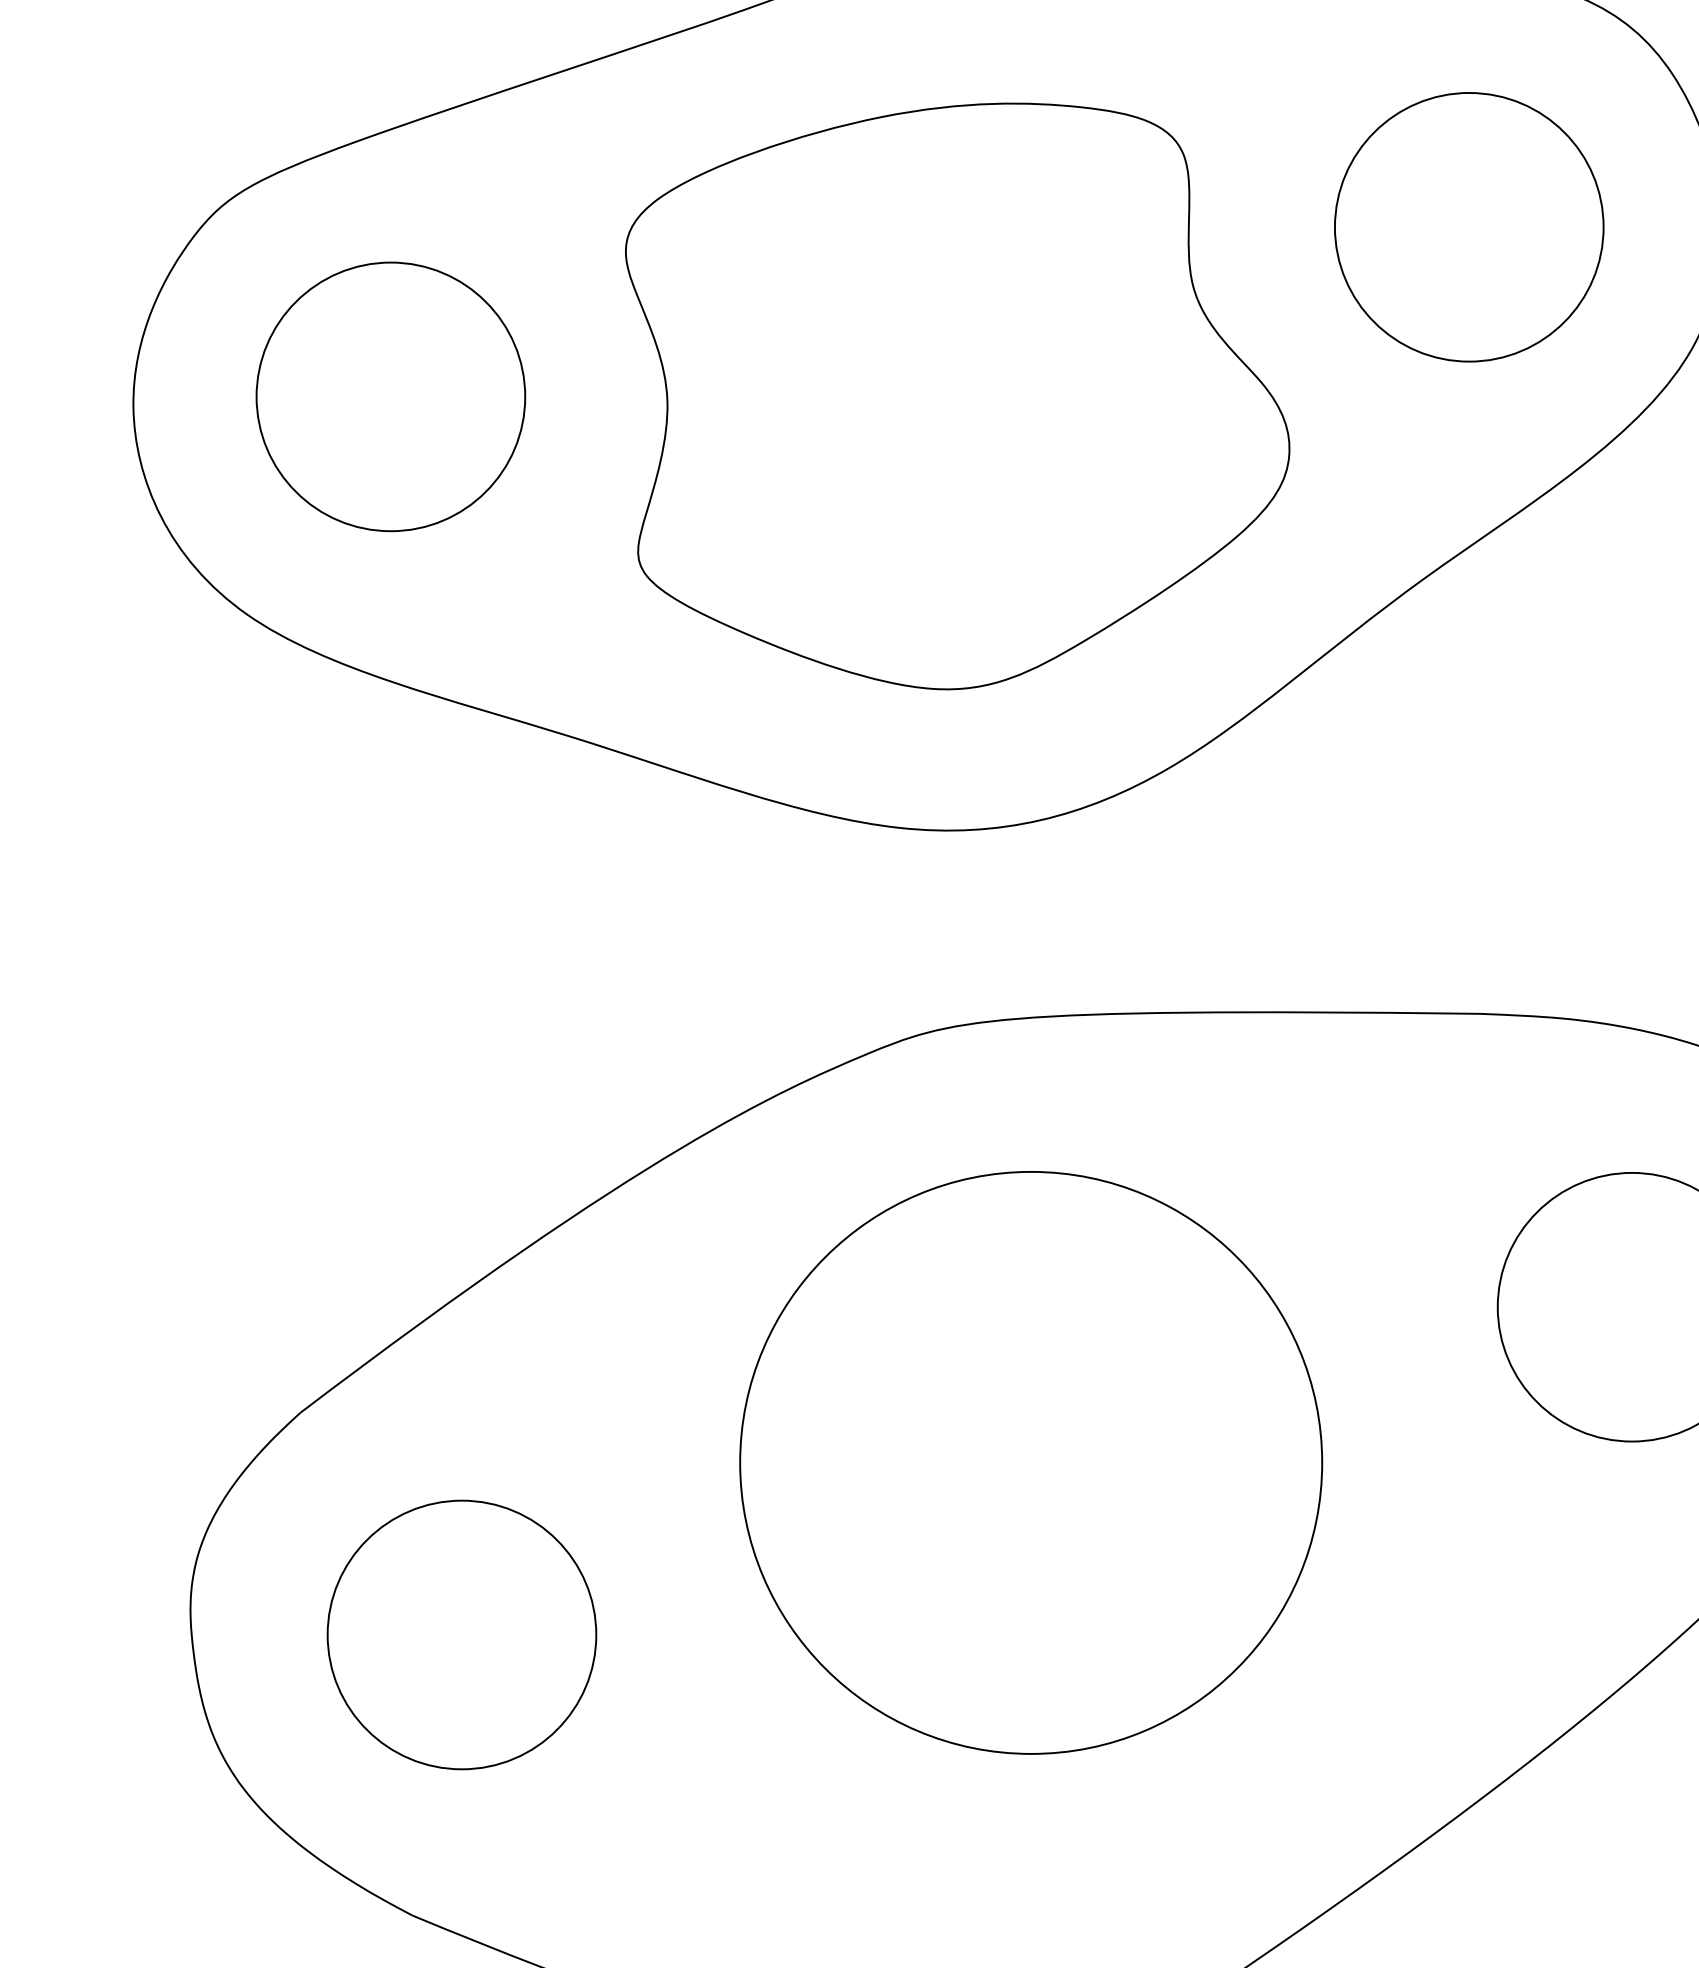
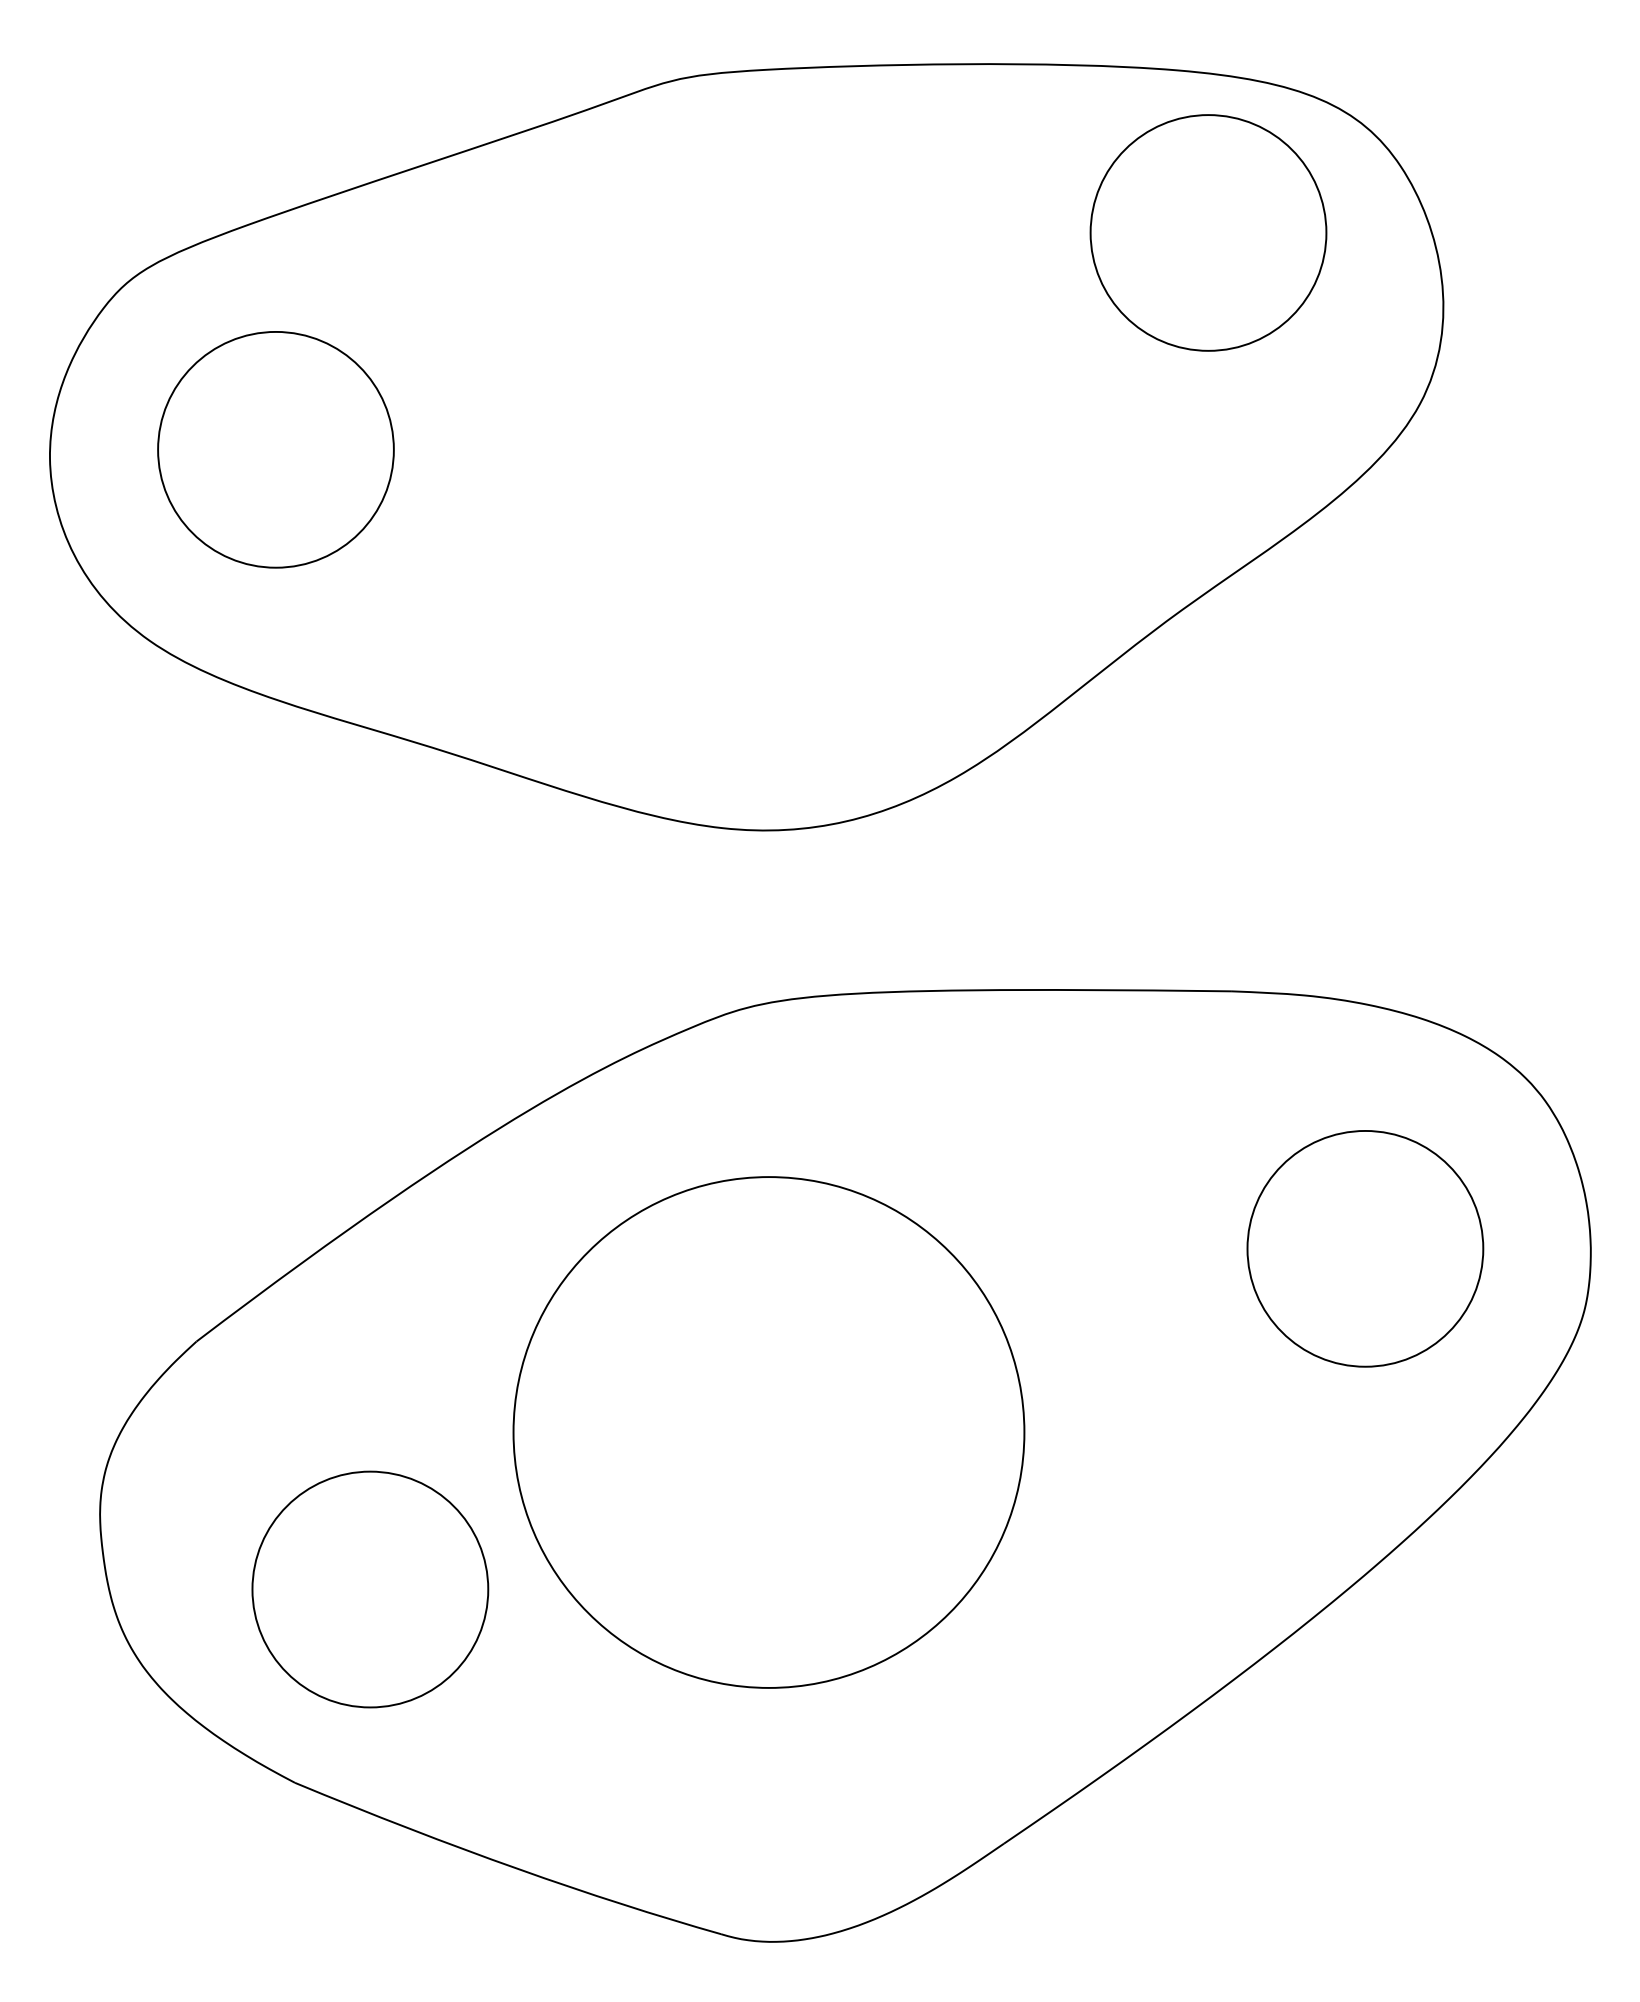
circle: (1469, 226) -> (1208, 232), moved
part: (957, 396) -> (773, 449), removed
circle: (1030, 1462) -> (768, 1432), moved
circle: (462, 1634) -> (370, 1589), moved

